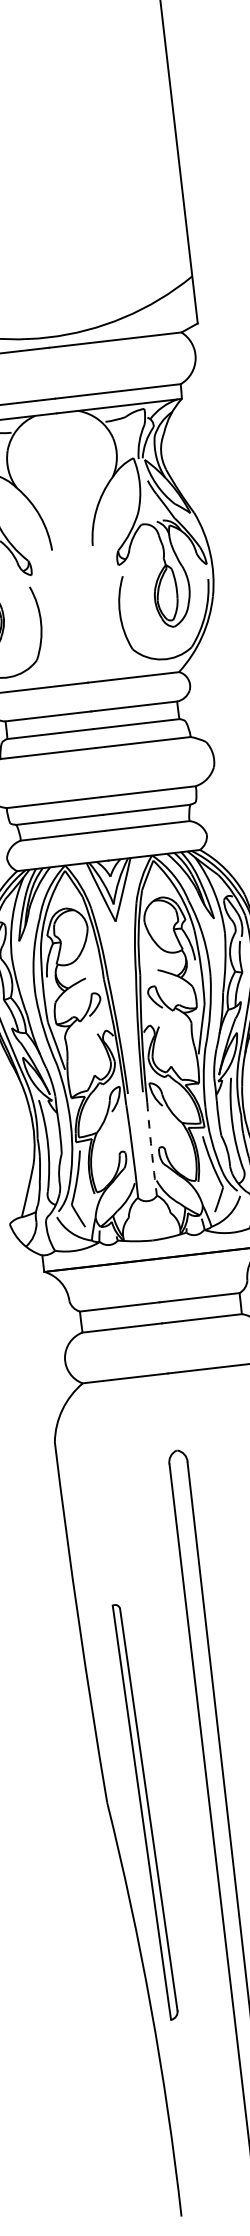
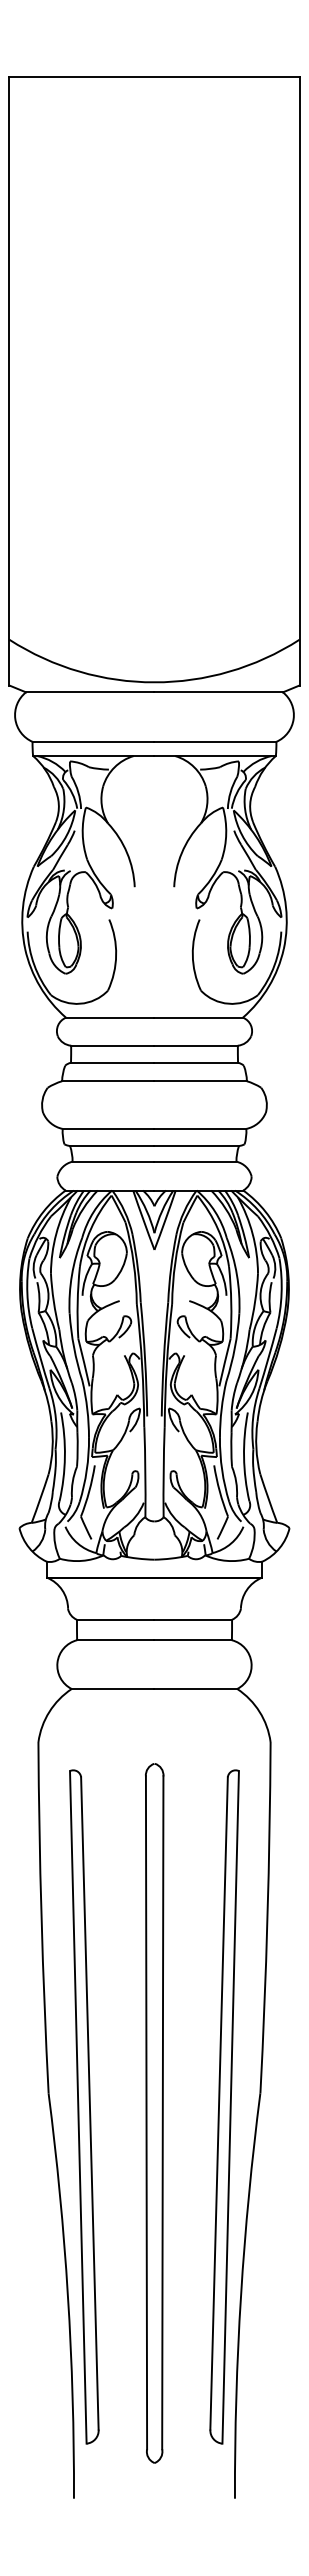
arc: (151, 1149) -> (163, 1472), dashed -> solid
part: (145, 1811) -> (84, 2106), size x1.67

